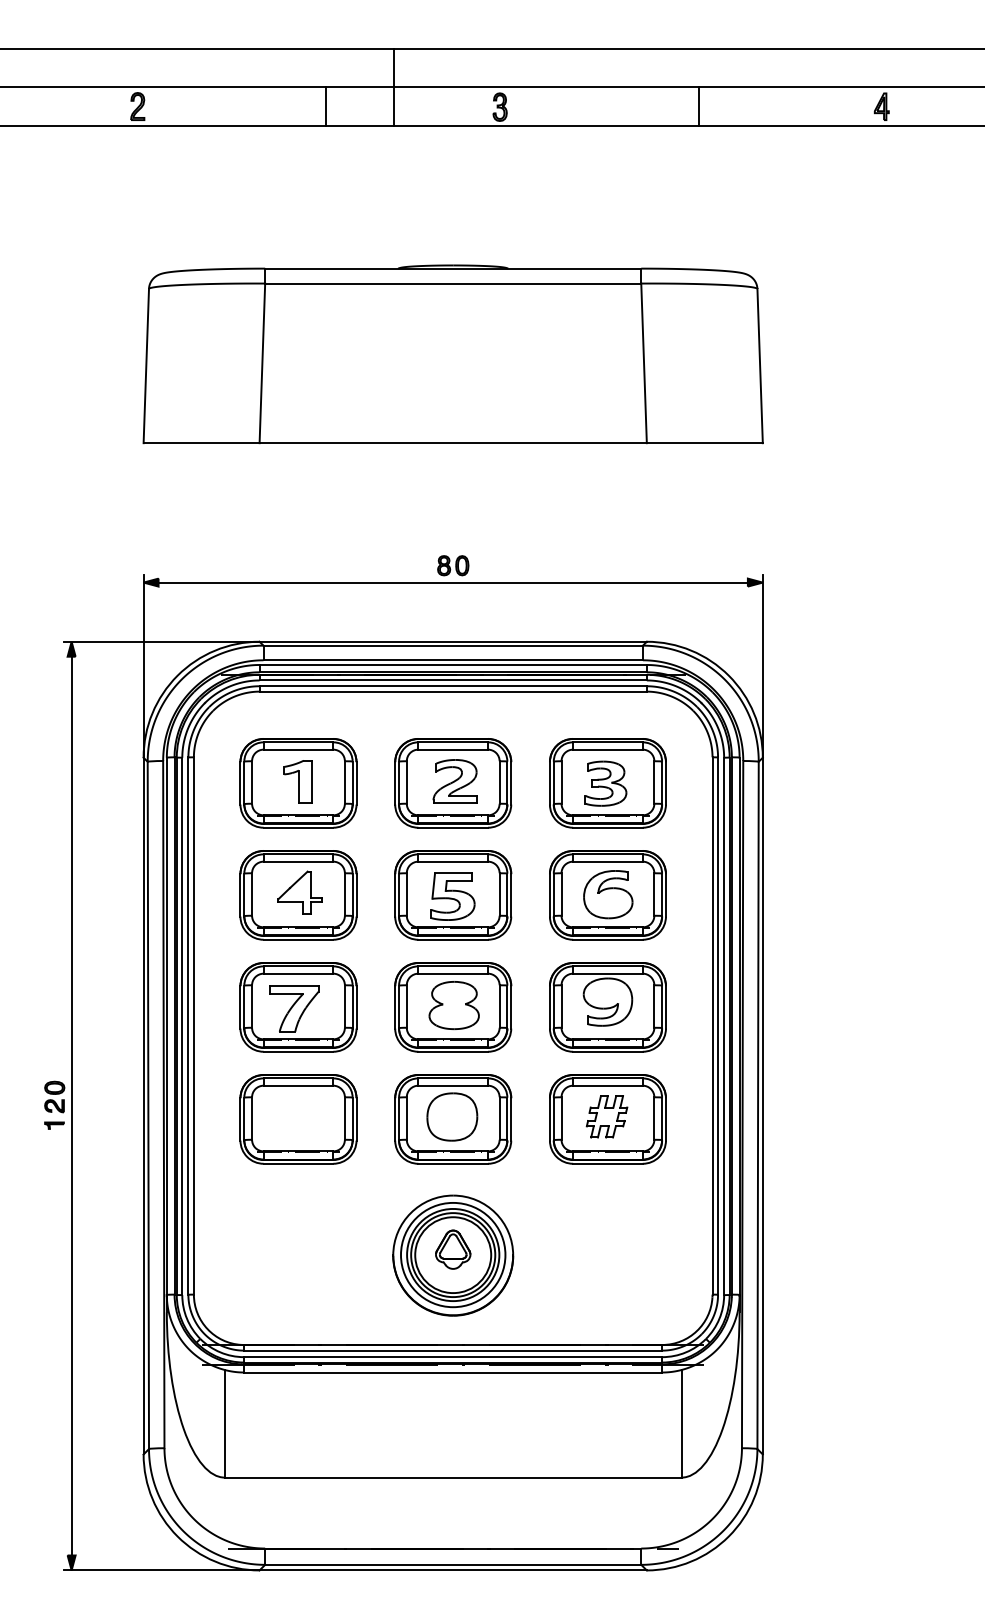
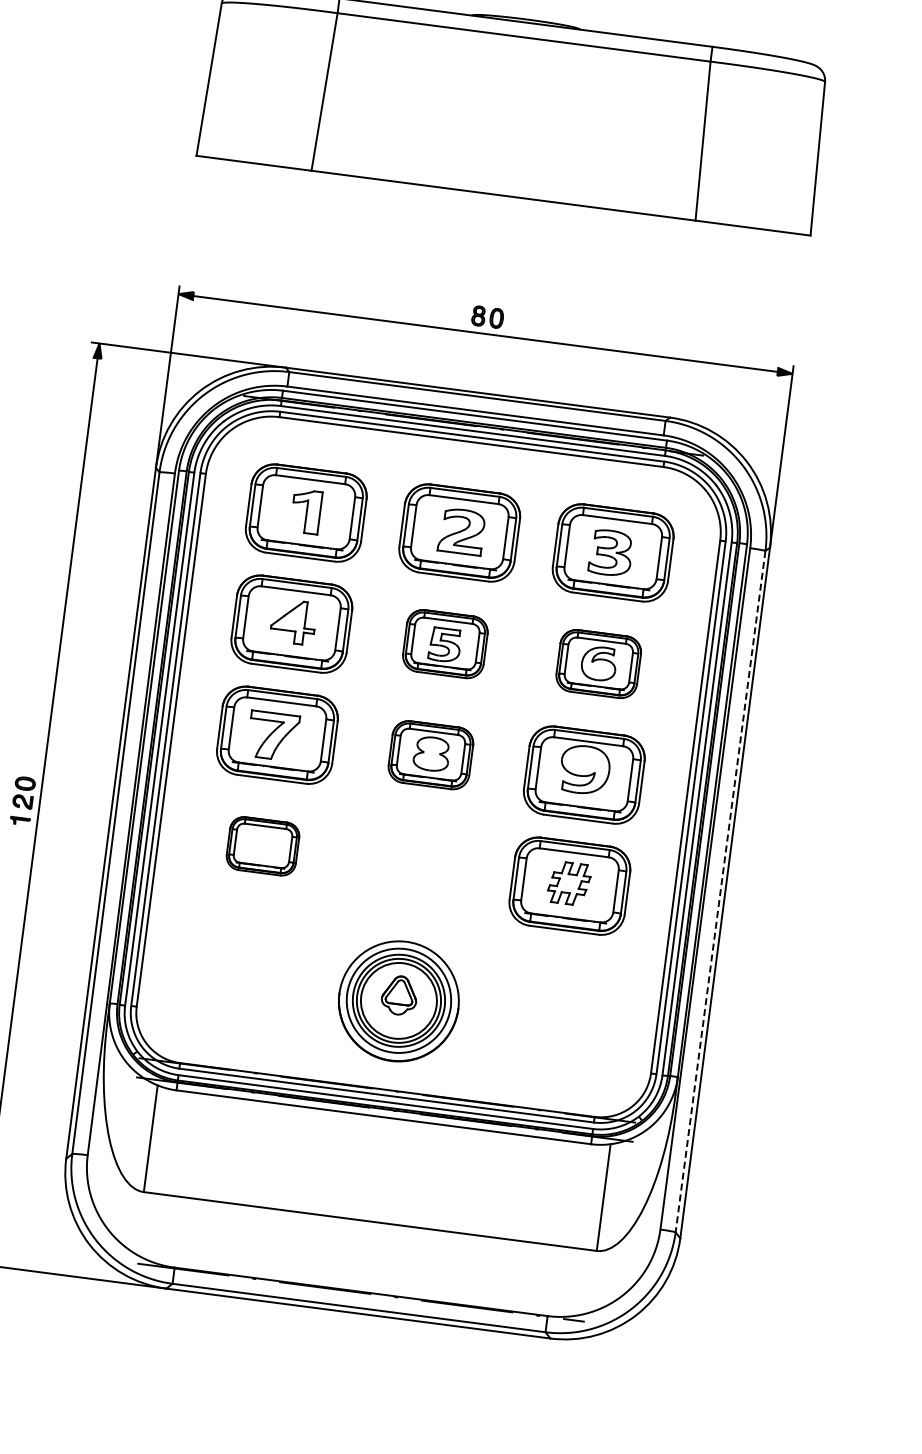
part: (453, 895) -> (445, 644), size x0.7
part: (607, 895) -> (598, 664), size x0.7
part: (453, 1007) -> (431, 755), size x0.7
line: (758, 1105) -> (720, 891), solid -> dashed
part: (298, 1119) -> (262, 846), size x0.6
part: (453, 1119) -> (416, 866), removed

